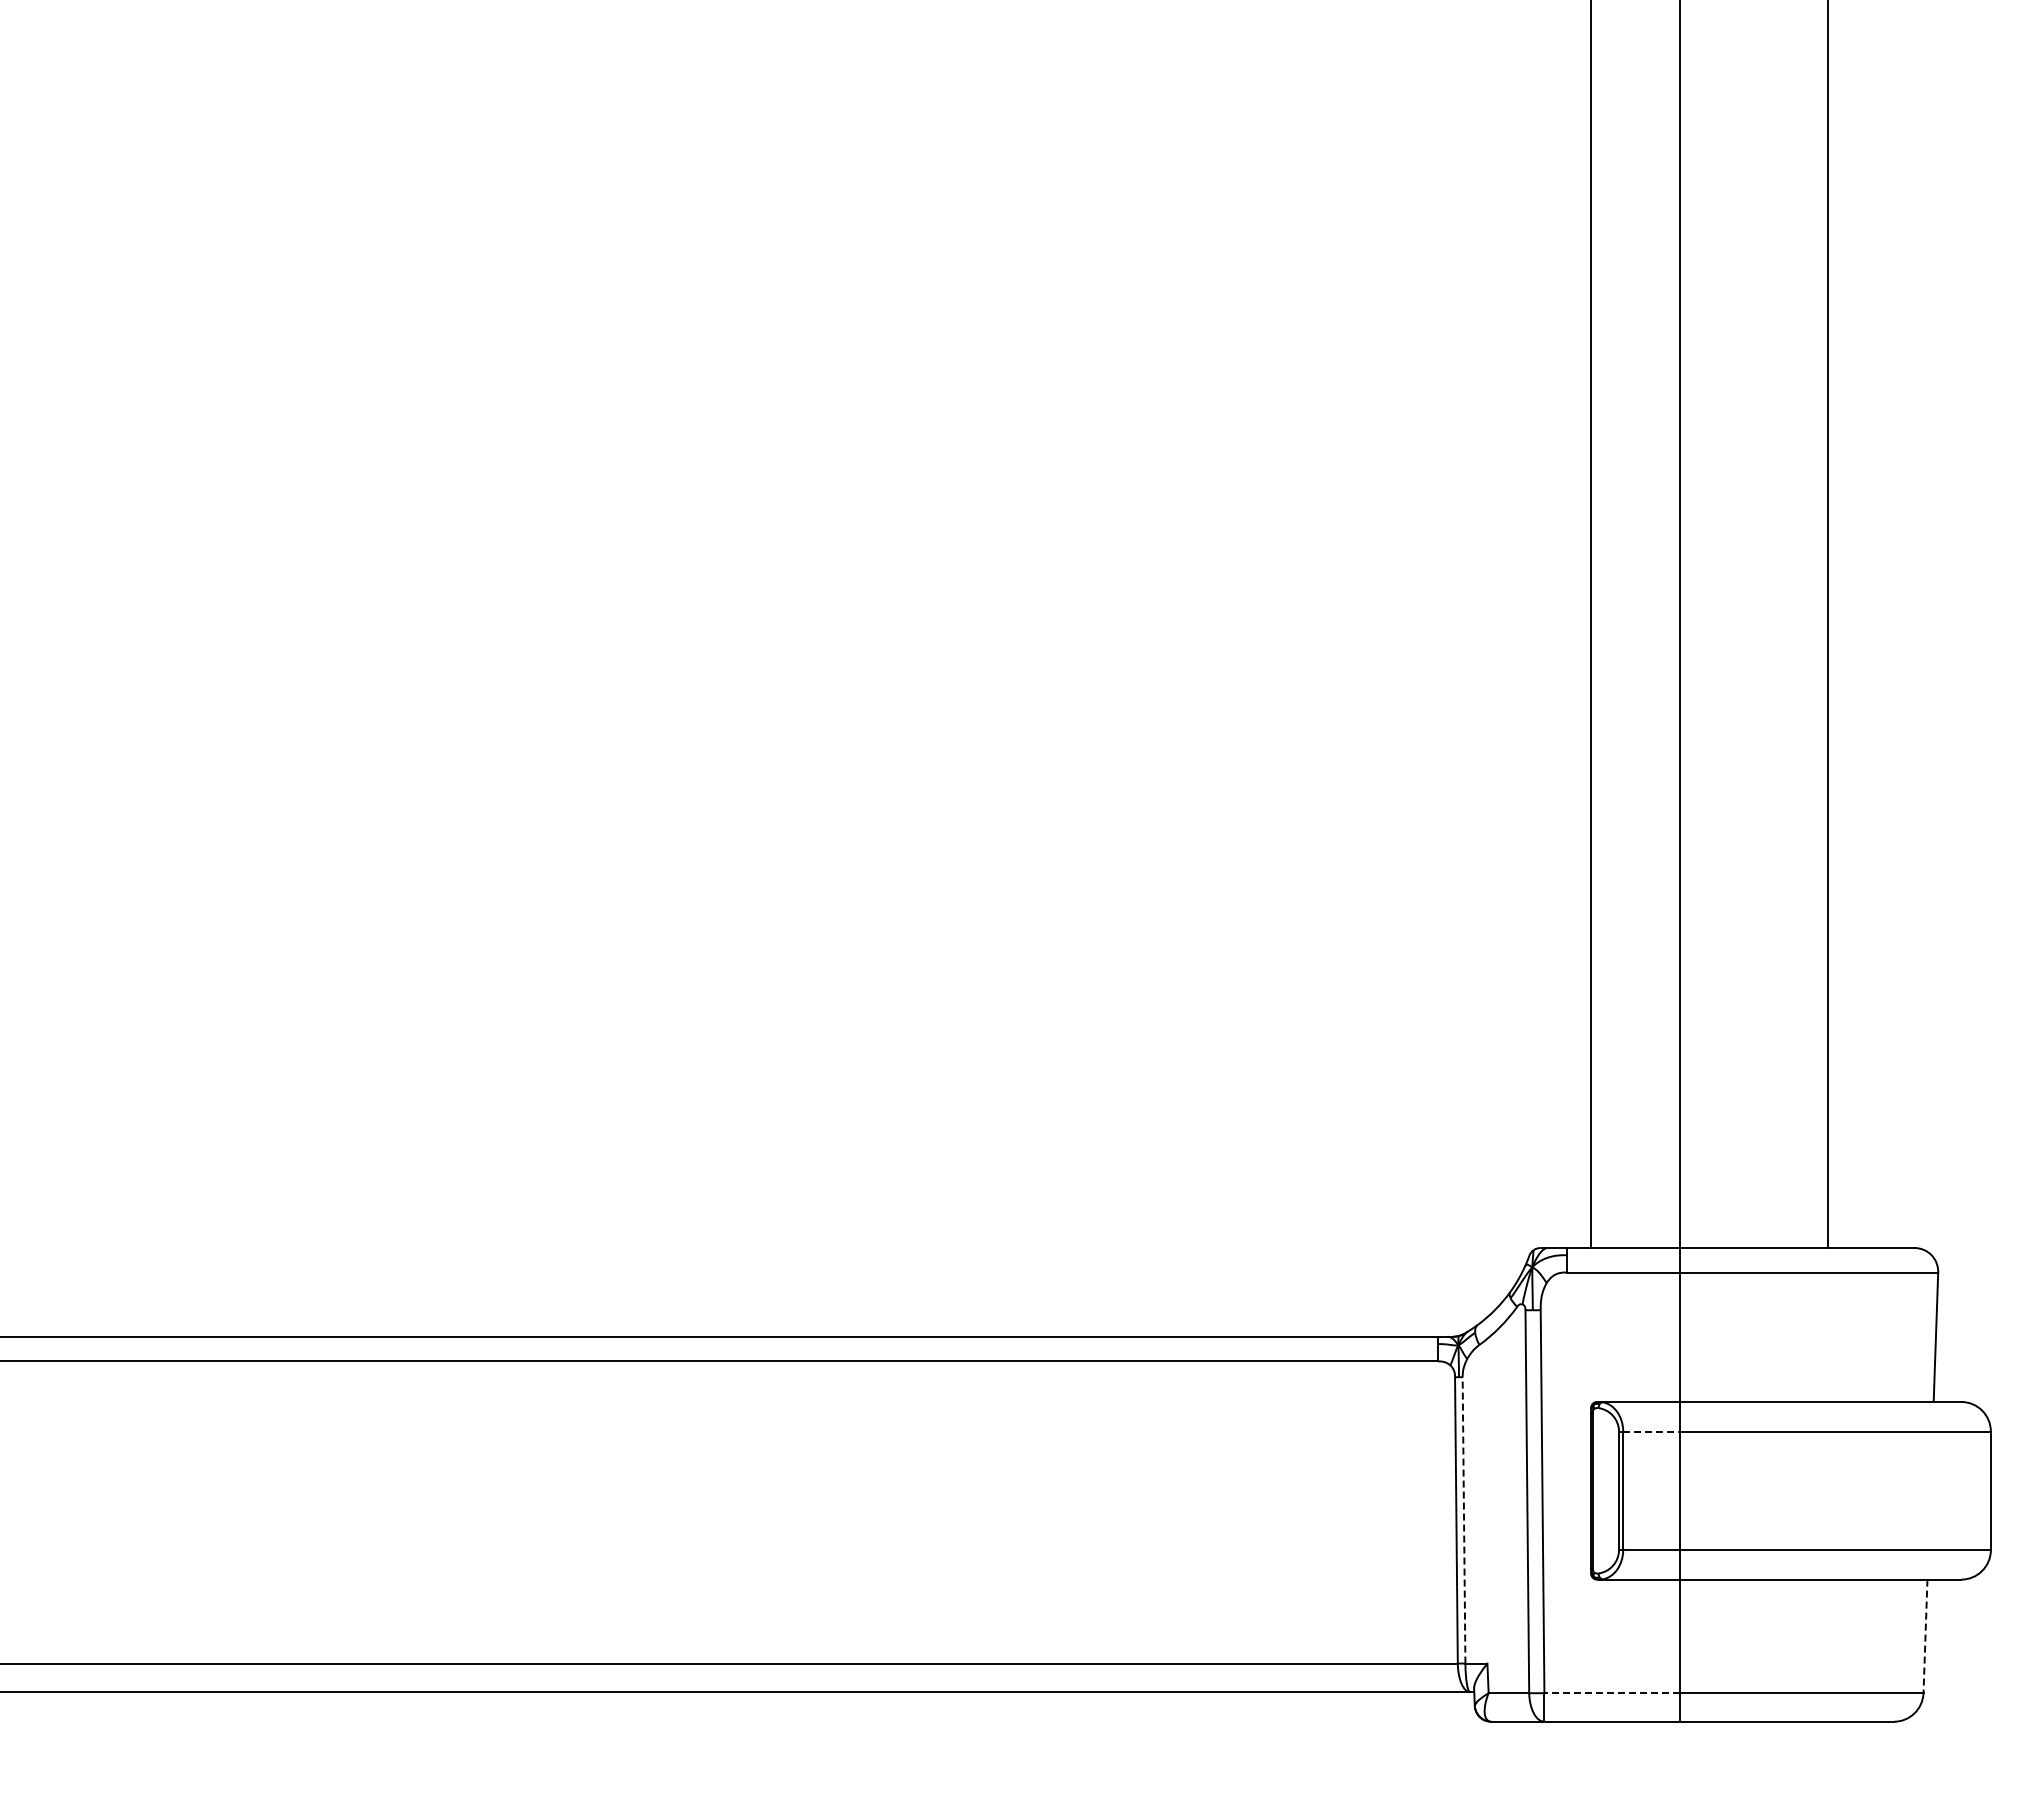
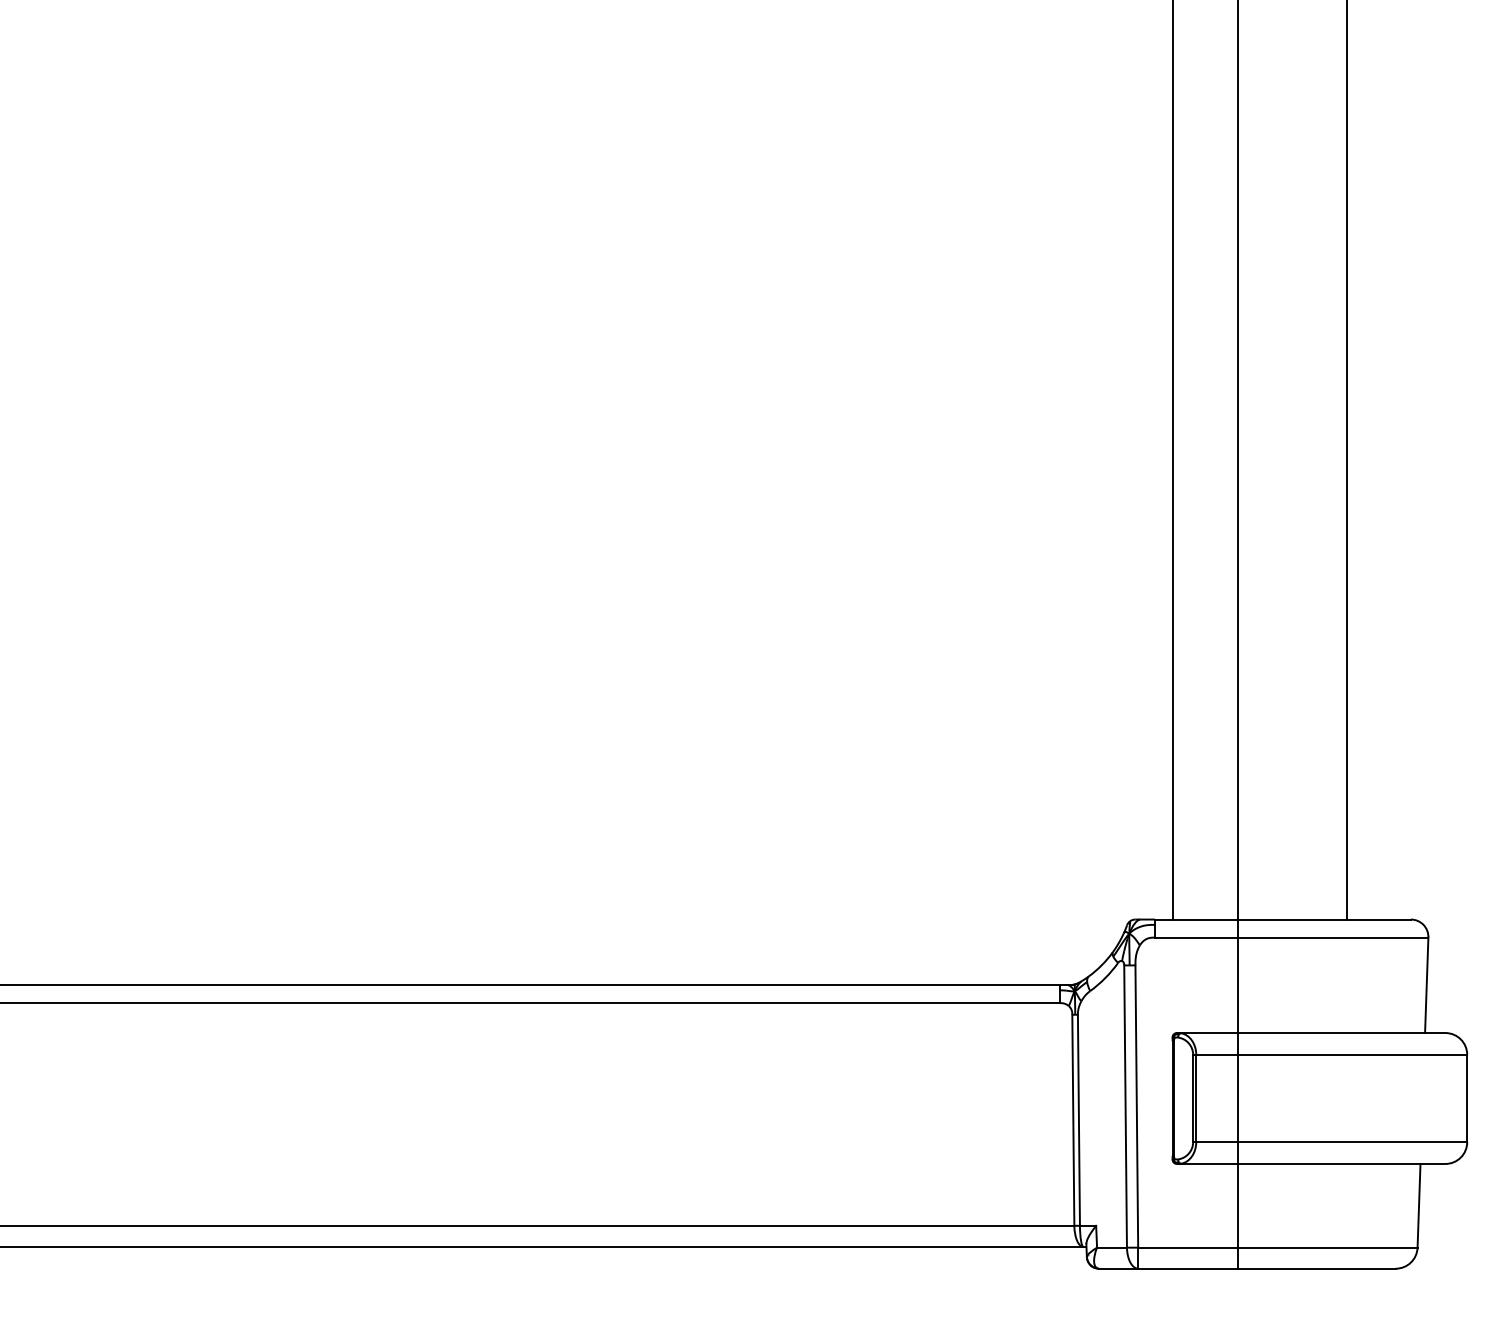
line: (1652, 1431) -> (1217, 1054), dashed -> solid
line: (1464, 1519) -> (1079, 1119), dashed -> solid
line: (1925, 1636) -> (1419, 1205), dashed -> solid
line: (1612, 1693) -> (1188, 1247), dashed -> solid

